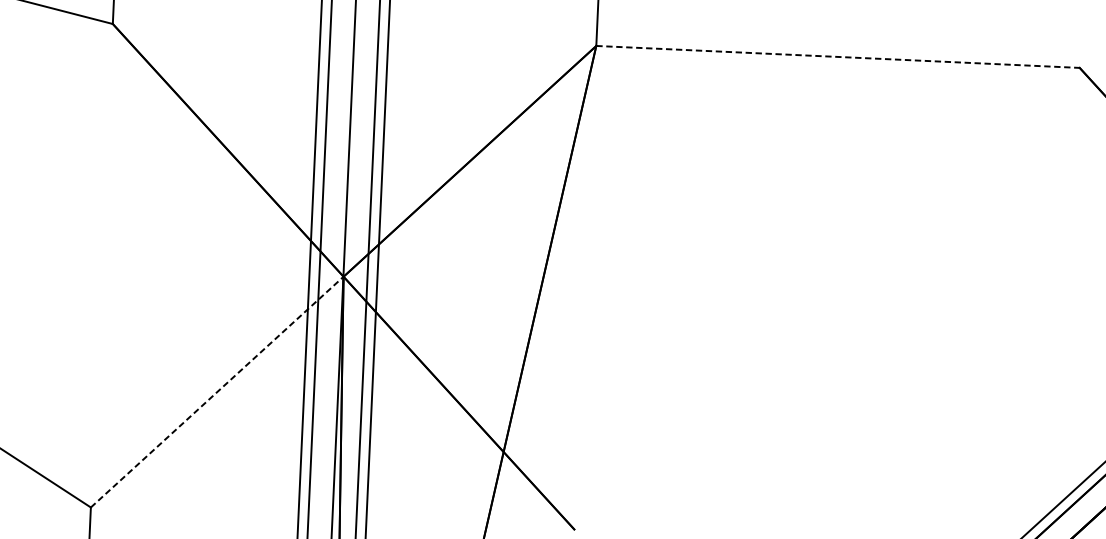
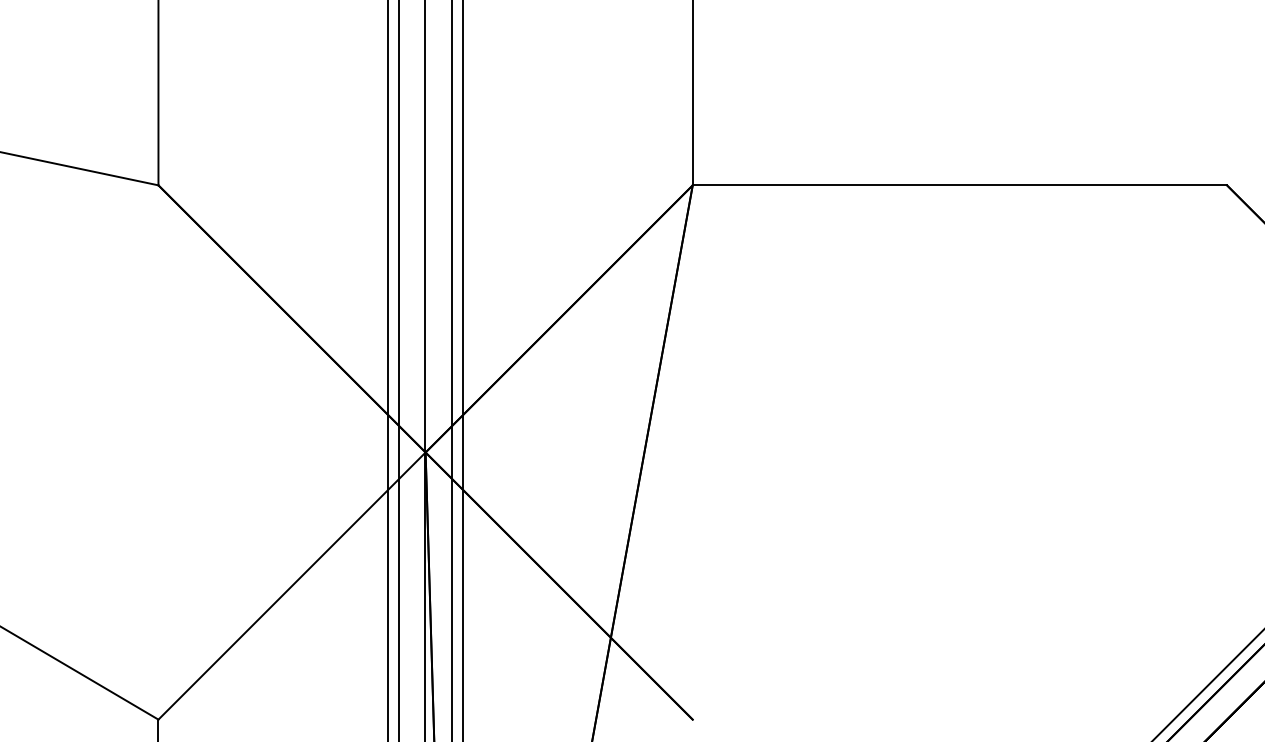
line: (838, 57) -> (960, 185), dashed -> solid
line: (217, 392) -> (292, 586), dashed -> solid

